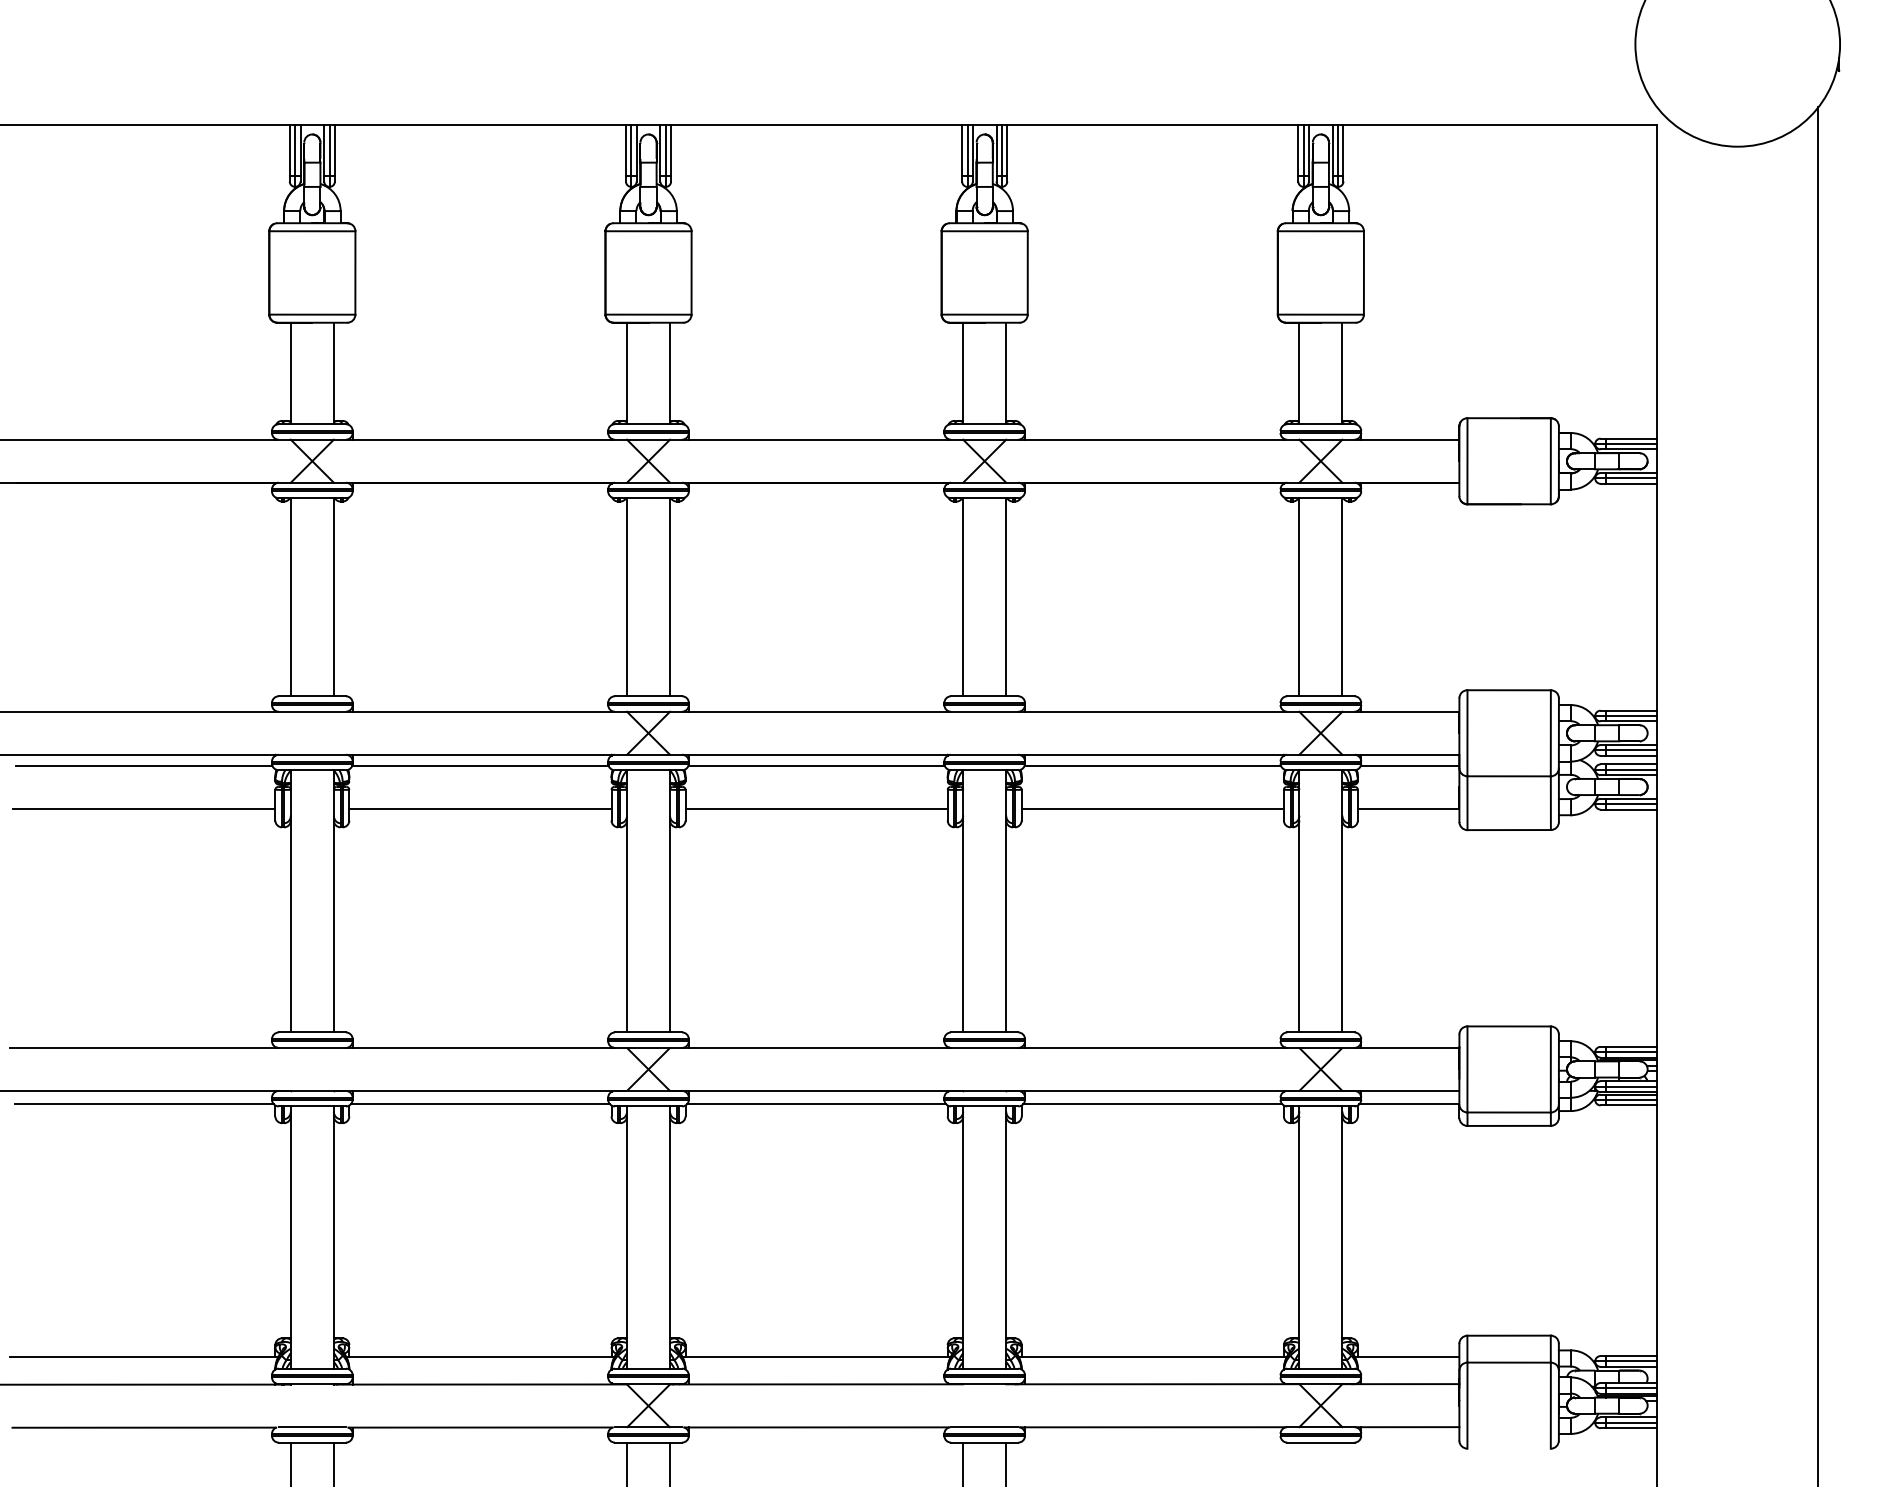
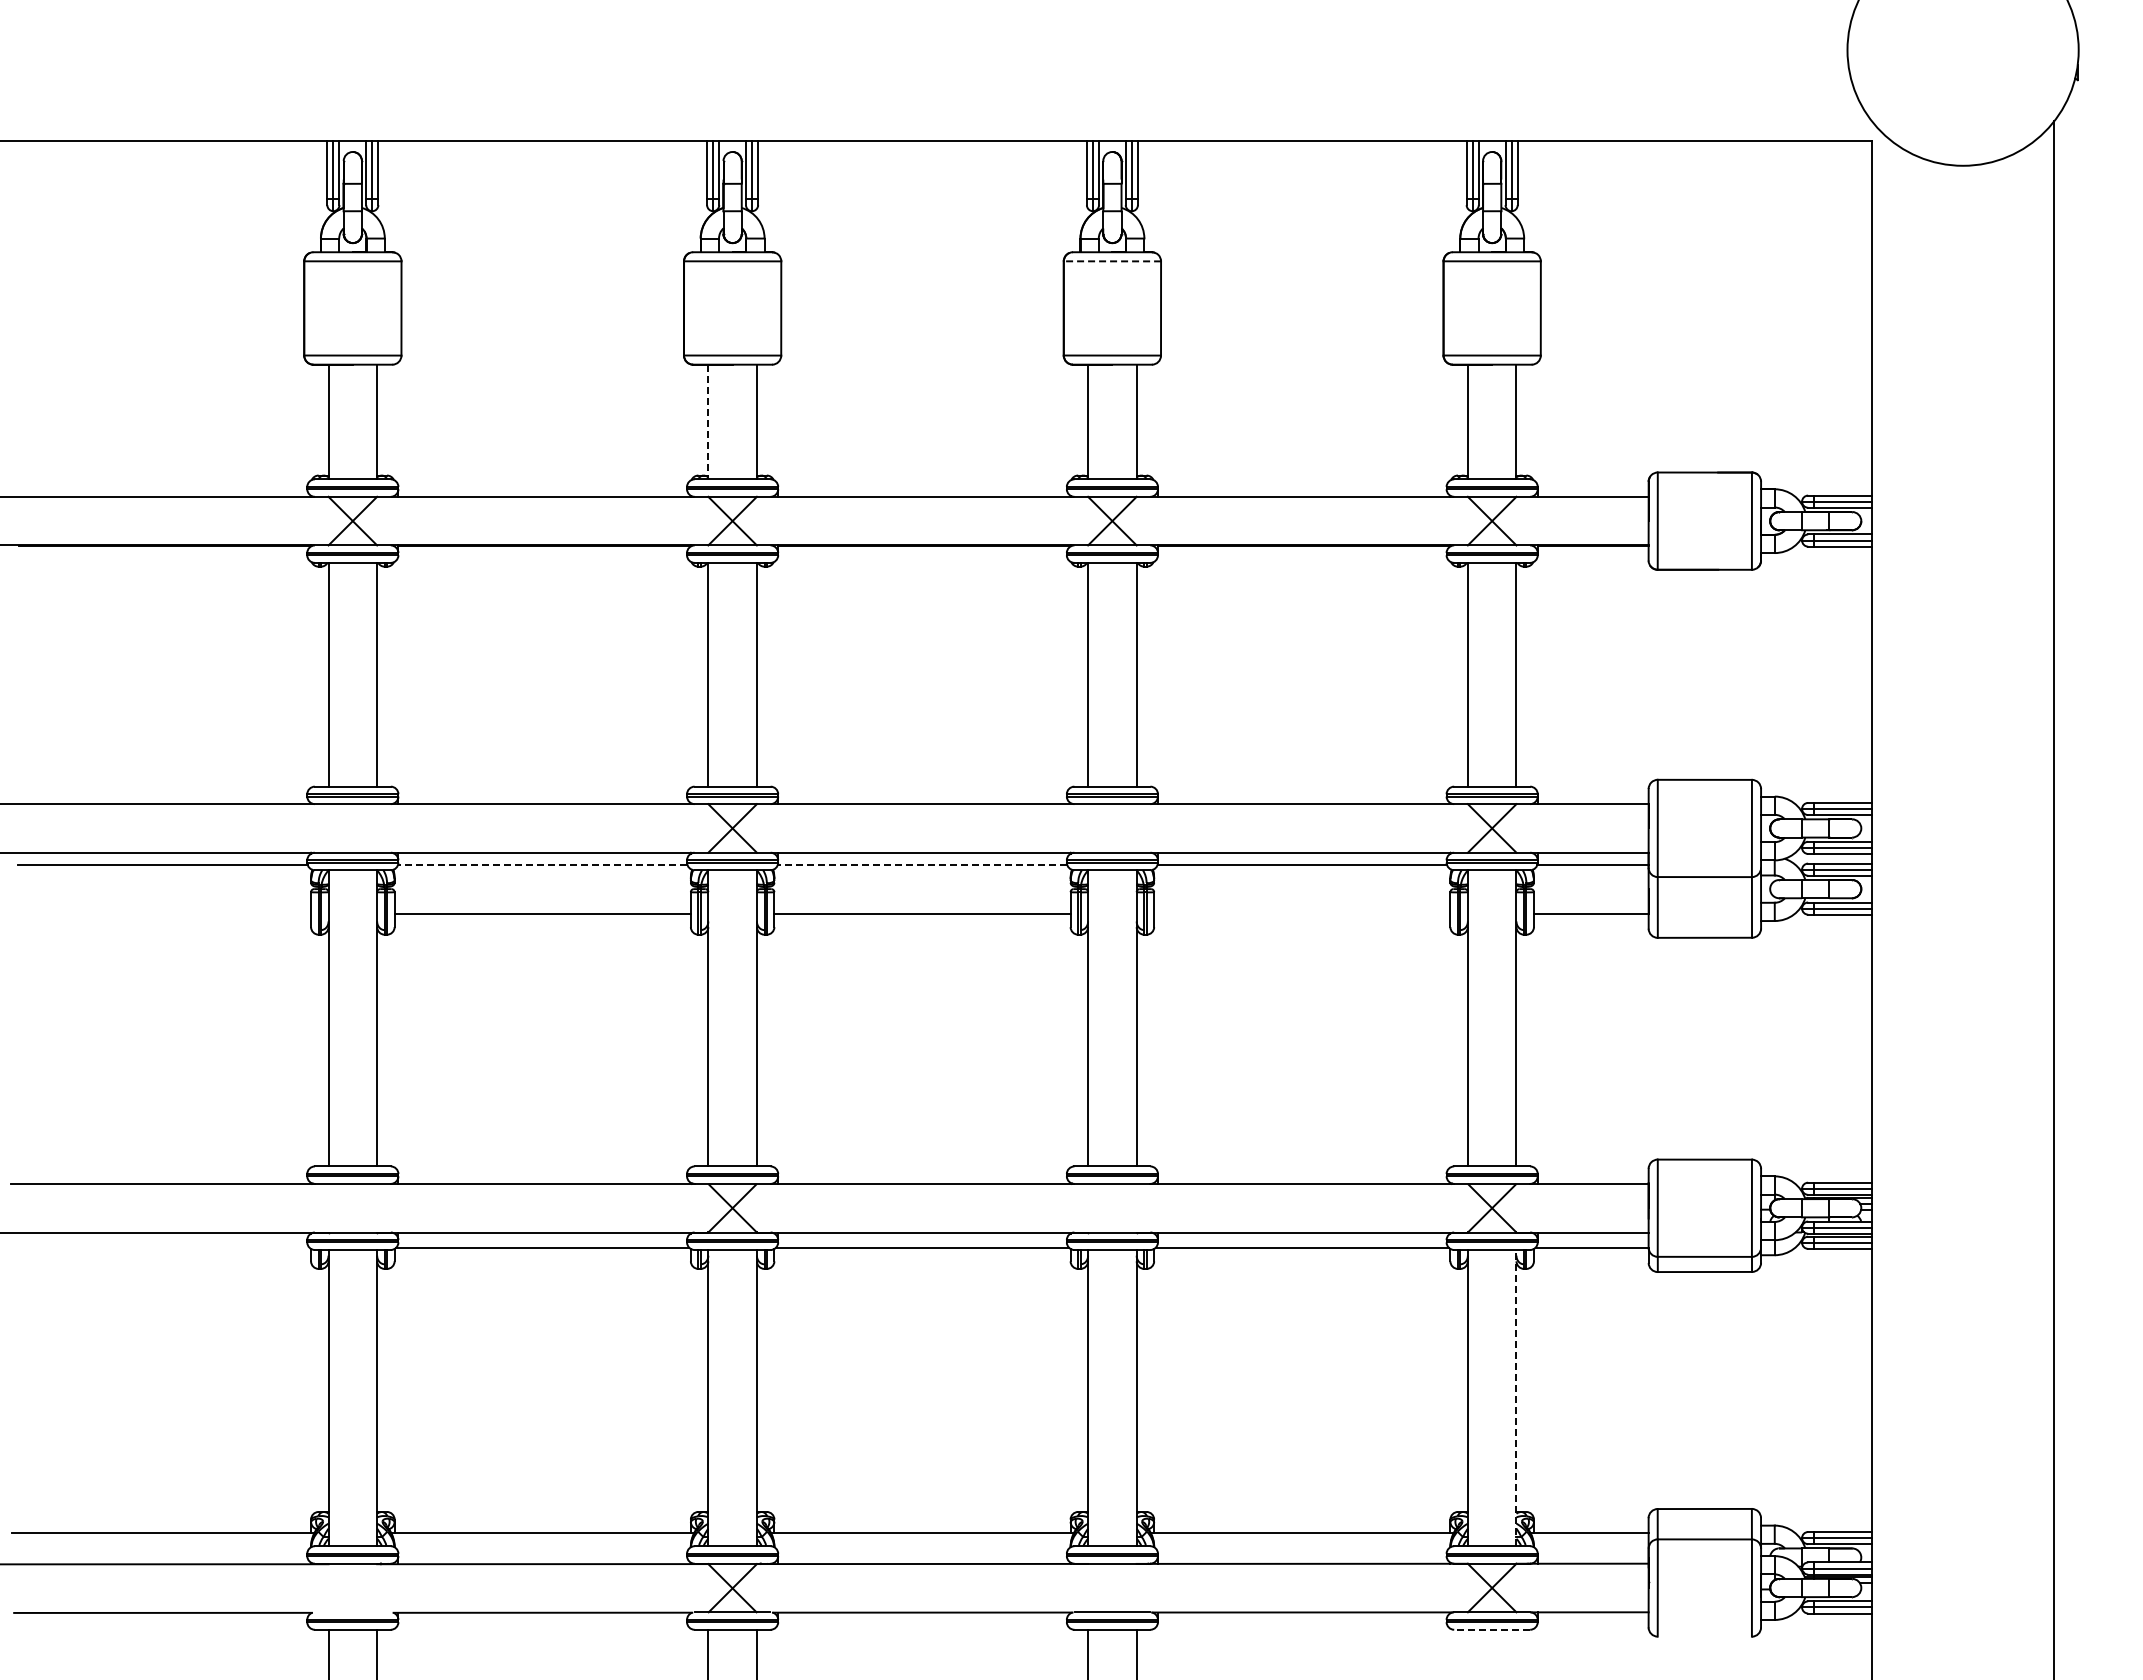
line: (984, 231) -> (1112, 261), solid -> dashed
line: (627, 373) -> (708, 422), solid -> dashed
line: (480, 765) -> (542, 864), solid -> dashed
line: (816, 765) -> (922, 864), solid -> dashed
line: (143, 808) -> (162, 913), removed
line: (1152, 808) -> (1302, 913), removed
line: (143, 1104) -> (162, 1247), removed
line: (1342, 1236) -> (1516, 1397), solid -> dashed
line: (312, 1427) -> (352, 1612), removed
line: (1321, 1442) -> (1492, 1629), solid -> dashed

